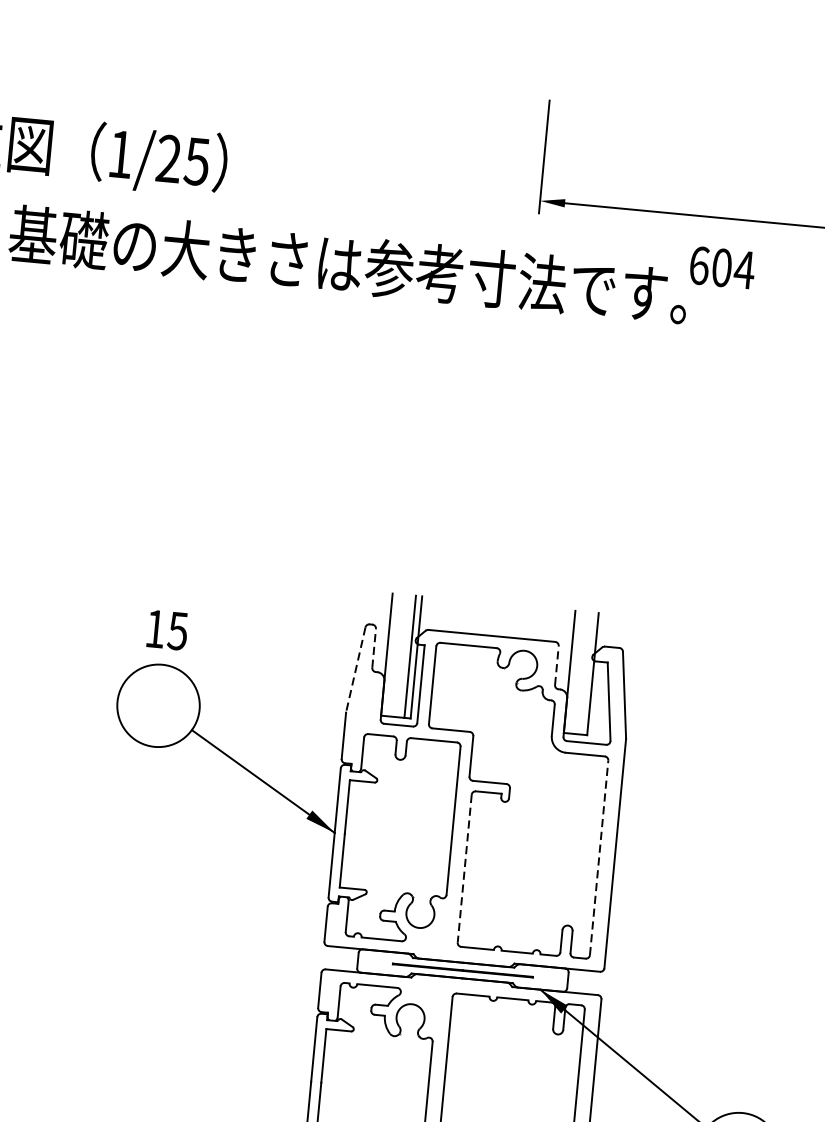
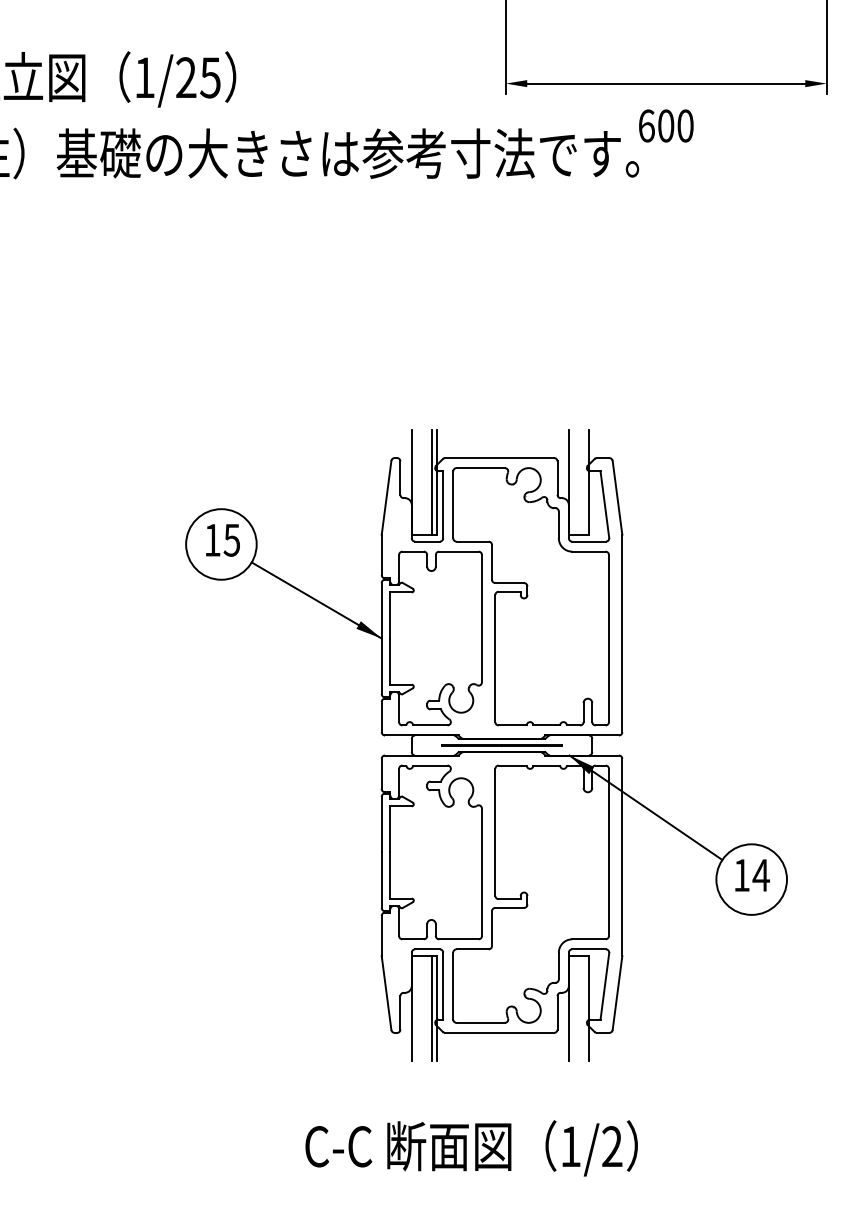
text: (744, 269) -> (685, 125), 604 -> 600
text: (166, 630) -> (222, 540), moved
line: (374, 648) -> (400, 478), dashed -> solid
line: (556, 666) -> (557, 478), dashed -> solid
line: (355, 670) -> (386, 498), dashed -> solid
line: (598, 857) -> (608, 638), dashed -> solid
line: (464, 869) -> (495, 659), dashed -> solid

